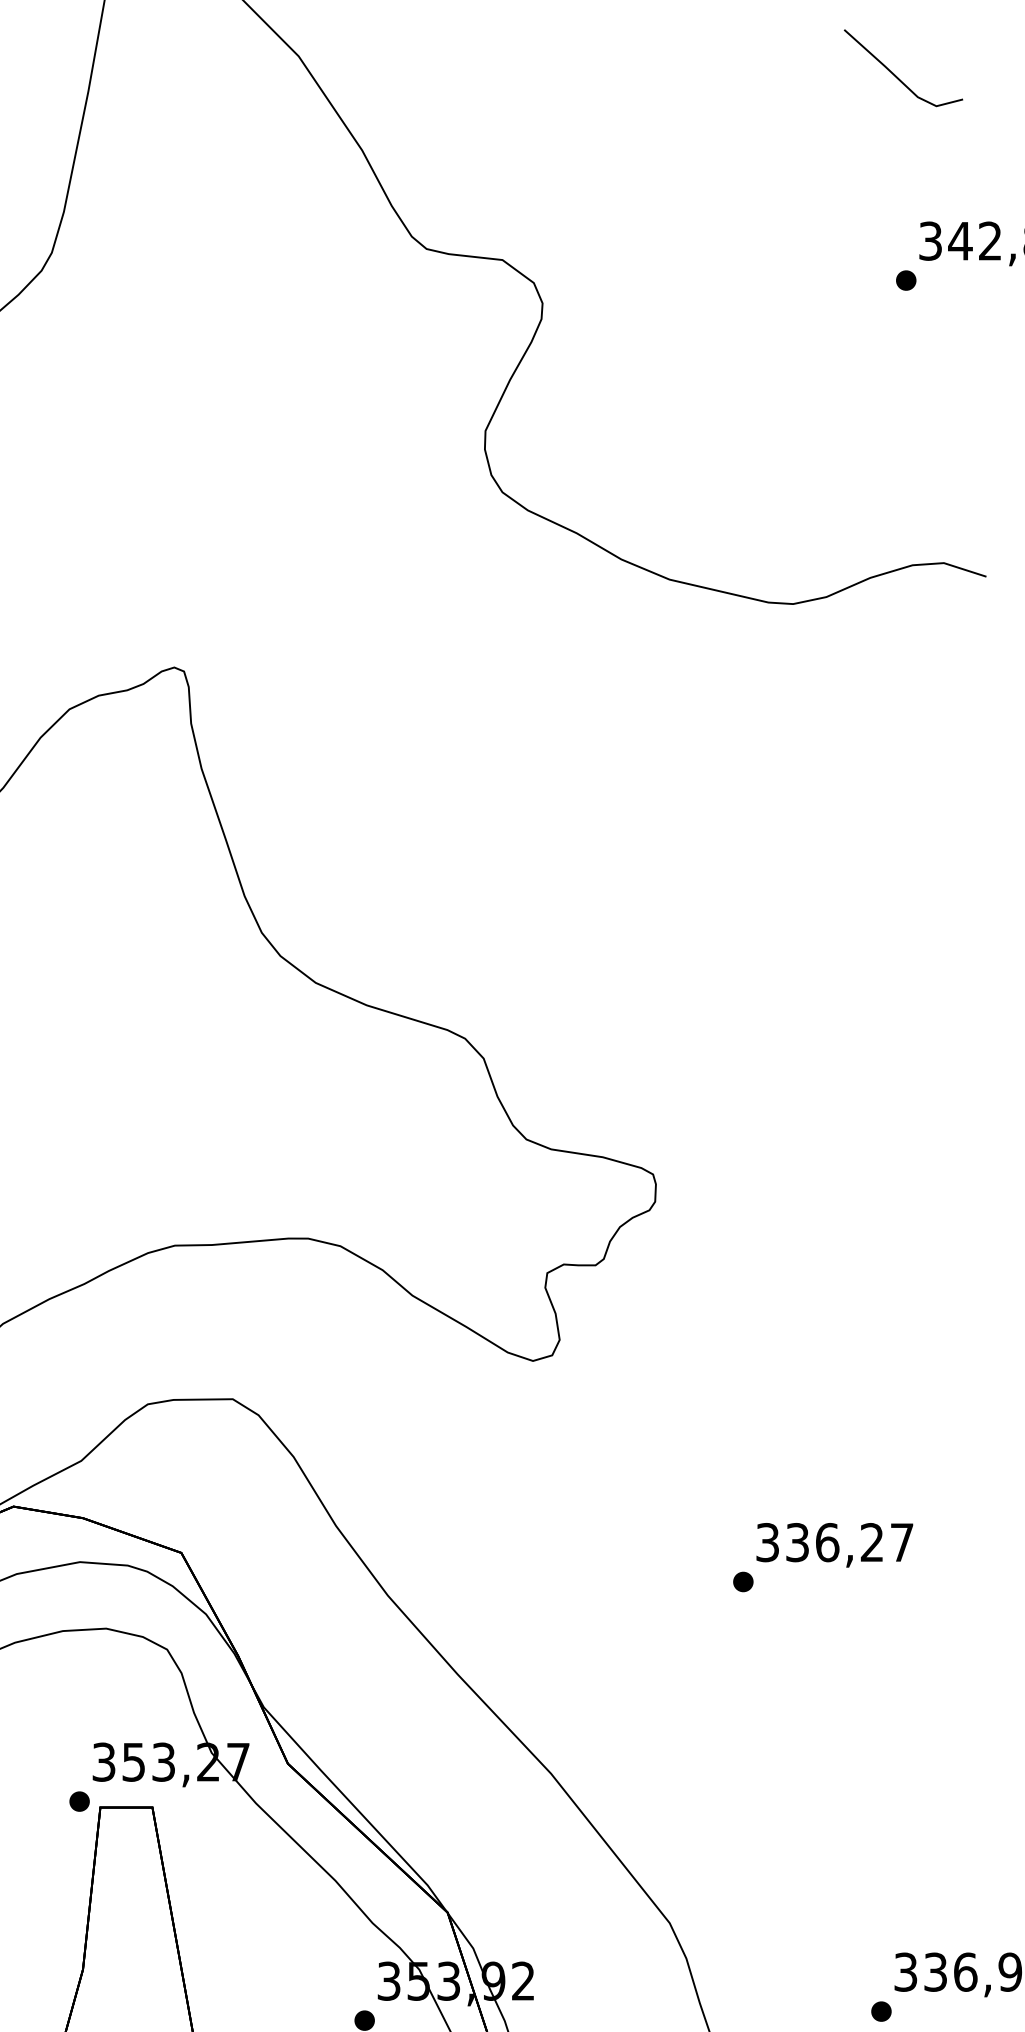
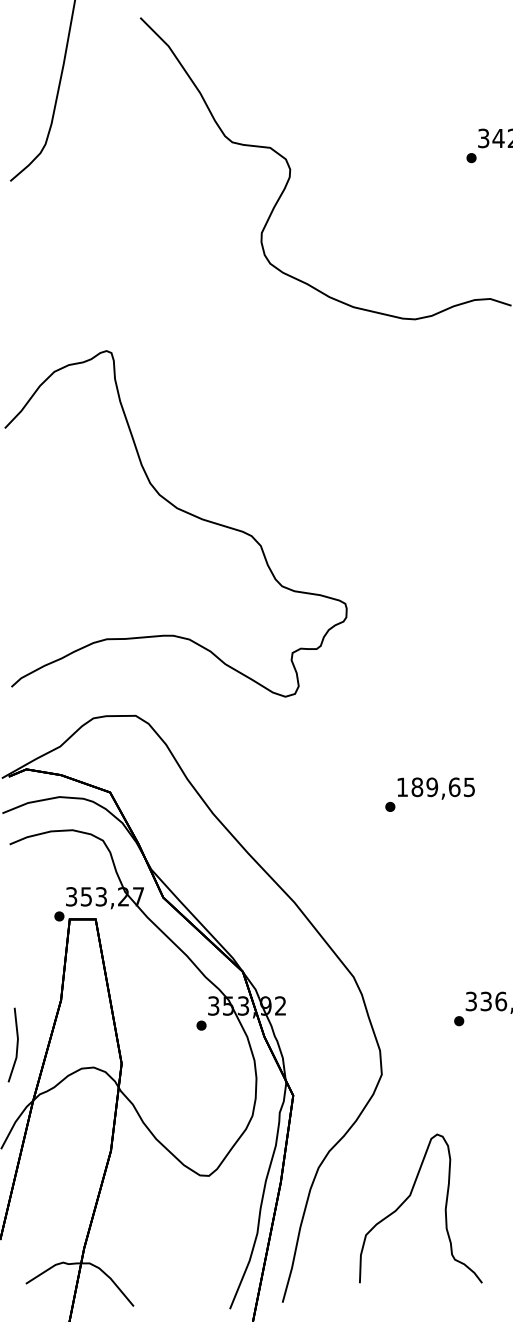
part: (902, 66) -> (469, 51), removed
text: (833, 1542) -> (435, 787), 336,27 -> 189,65

